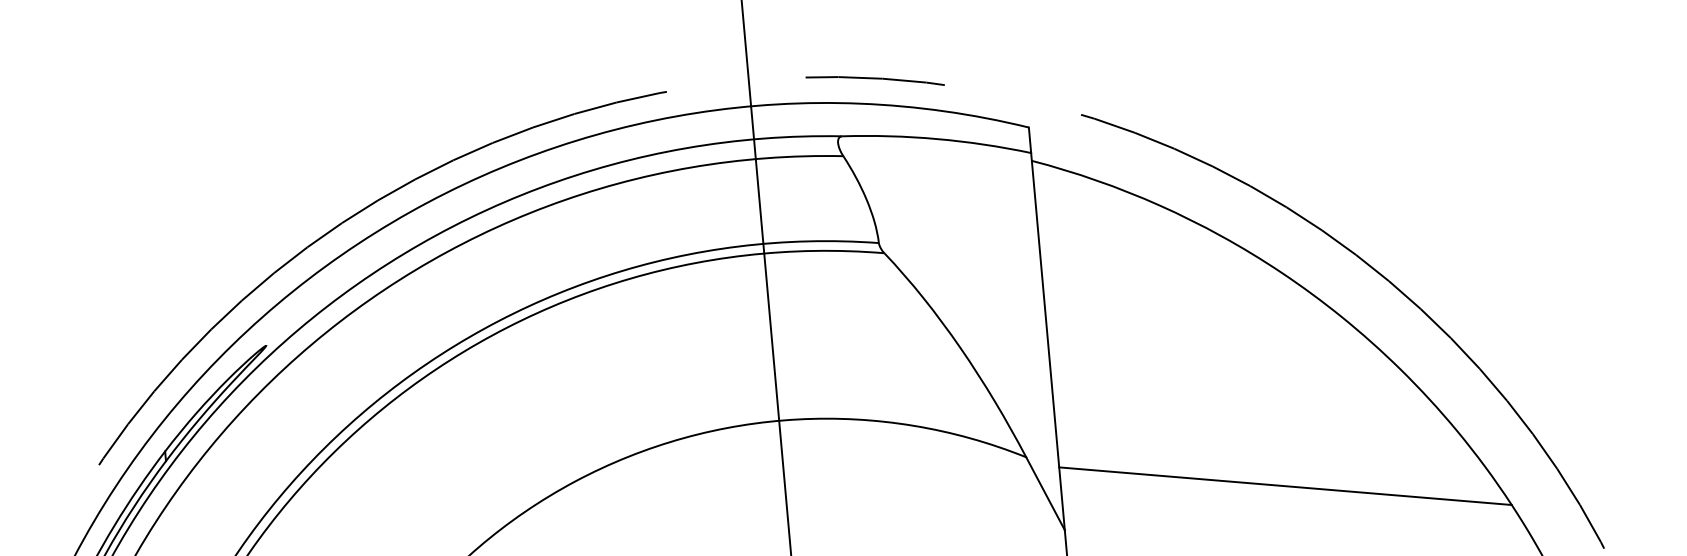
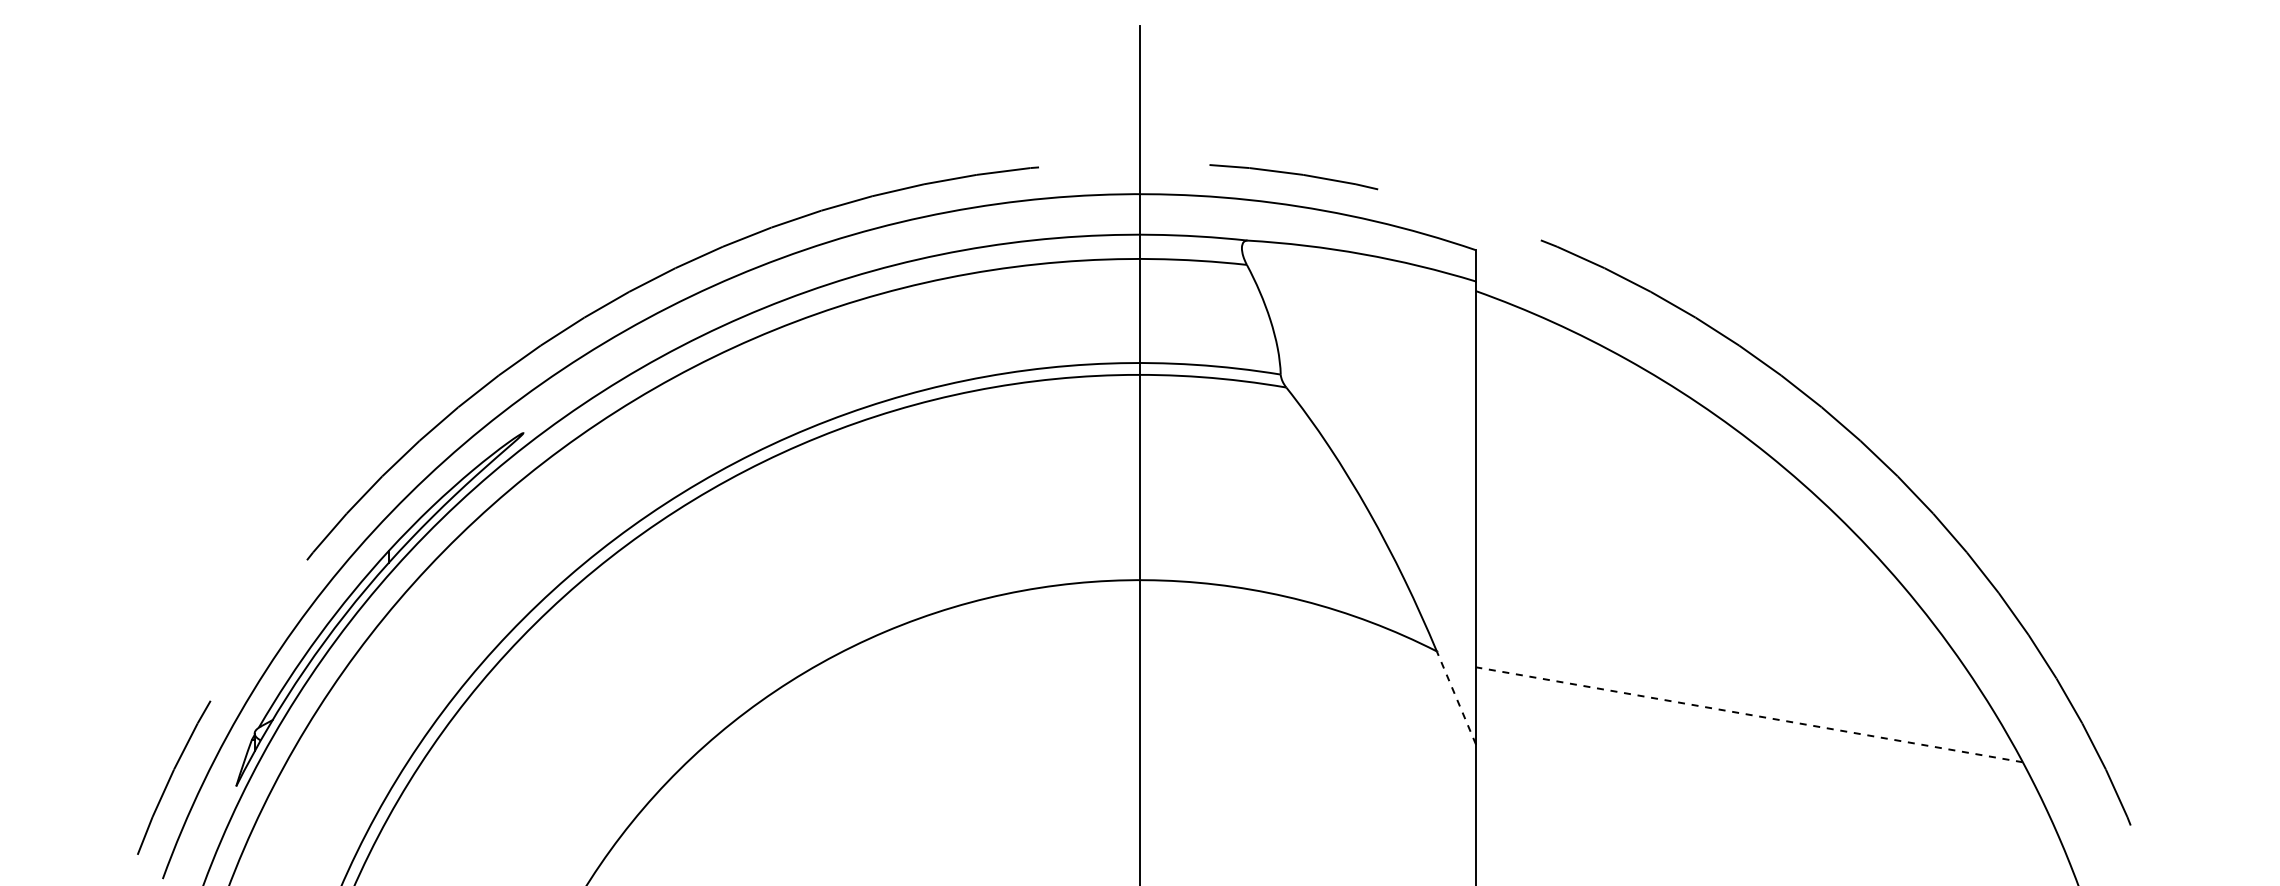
line: (1285, 485) -> (1749, 714), solid -> dashed
line: (1045, 493) -> (1456, 697), solid -> dashed

